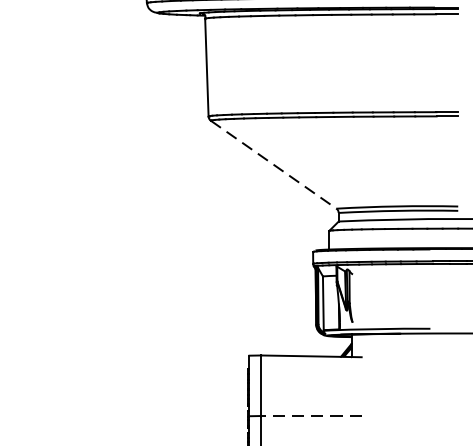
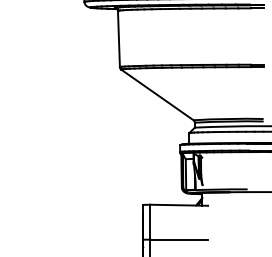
line: (273, 165) -> (157, 95), dashed -> solid
line: (312, 415) -> (179, 239), dashed -> solid

